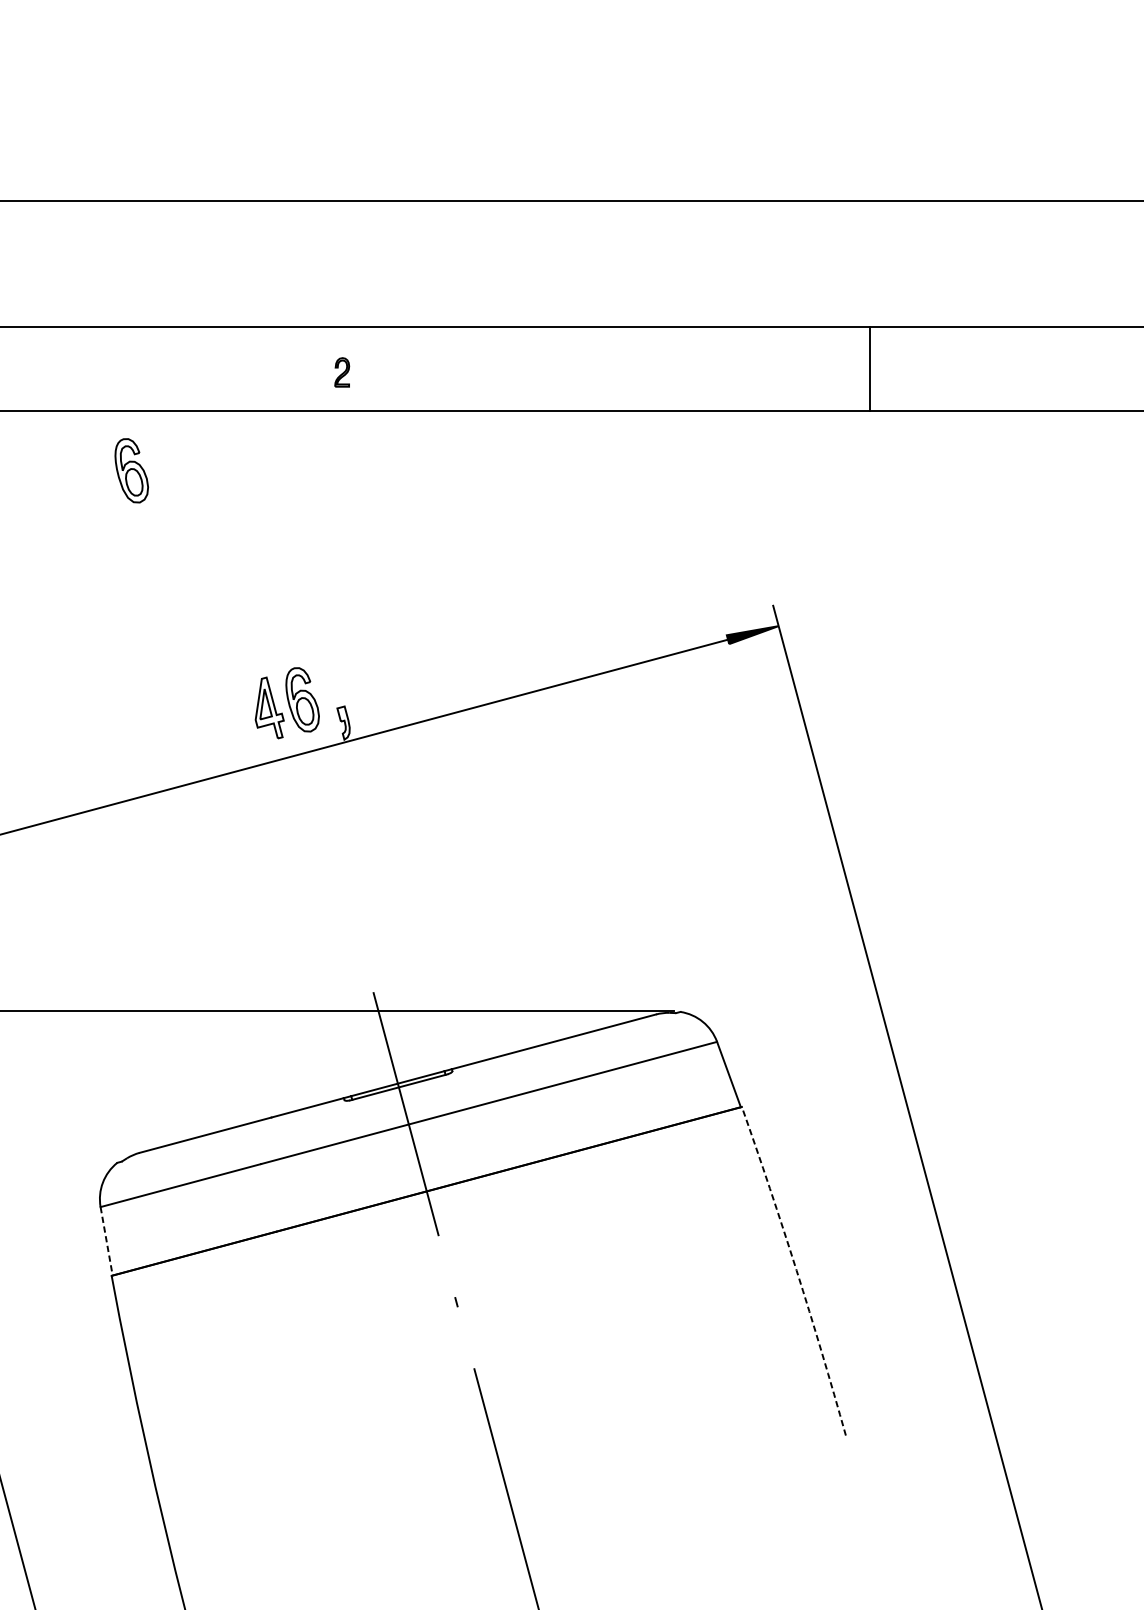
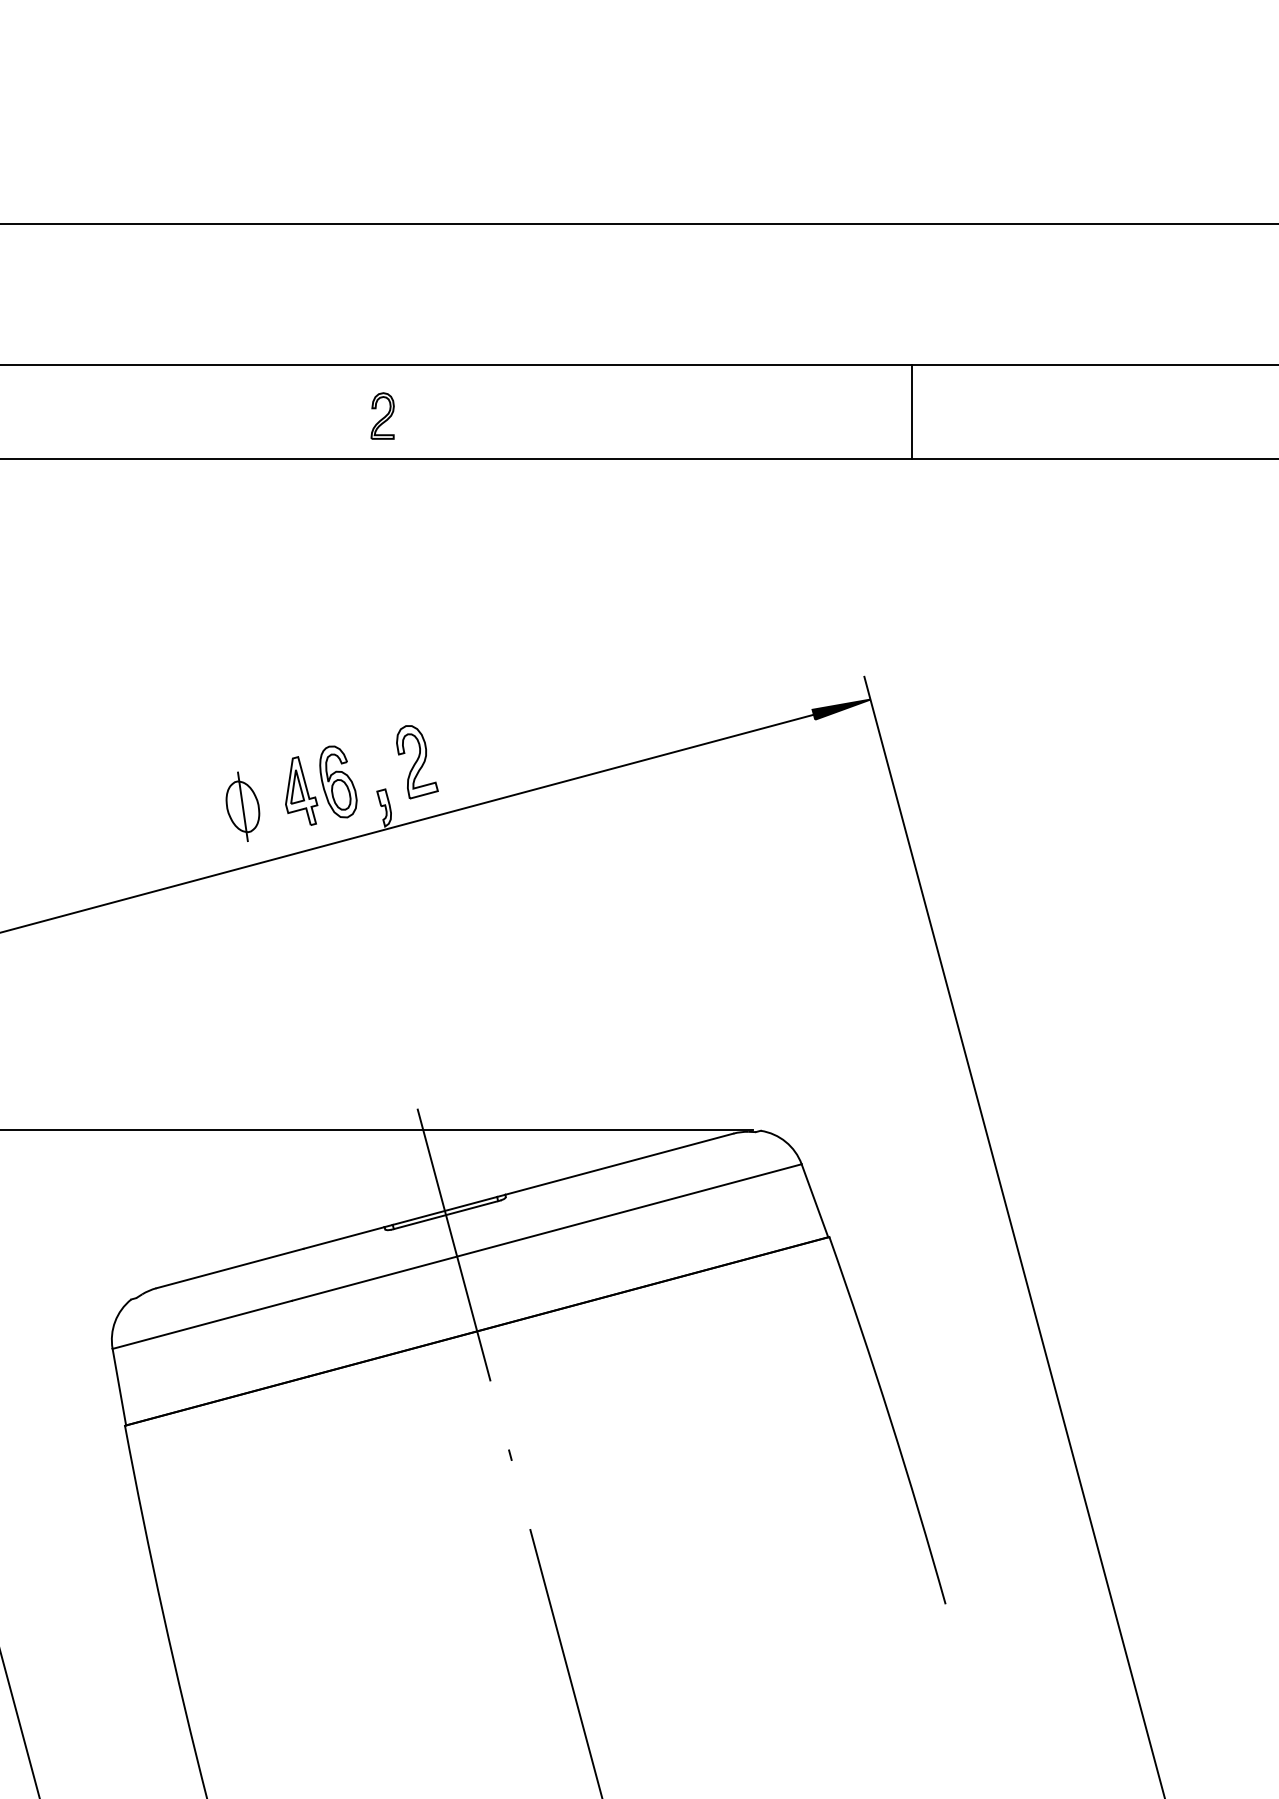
line: (869, 369) -> (912, 412), moved
part: (342, 371) -> (382, 415), size x1.43
part: (131, 470) -> (147, 525), removed
part: (373, 682) -> (417, 762), added
part: (216, 721) -> (242, 806), added
line: (106, 1241) -> (119, 1387), dashed -> solid
arc: (796, 1270) -> (890, 1419), dashed -> solid

